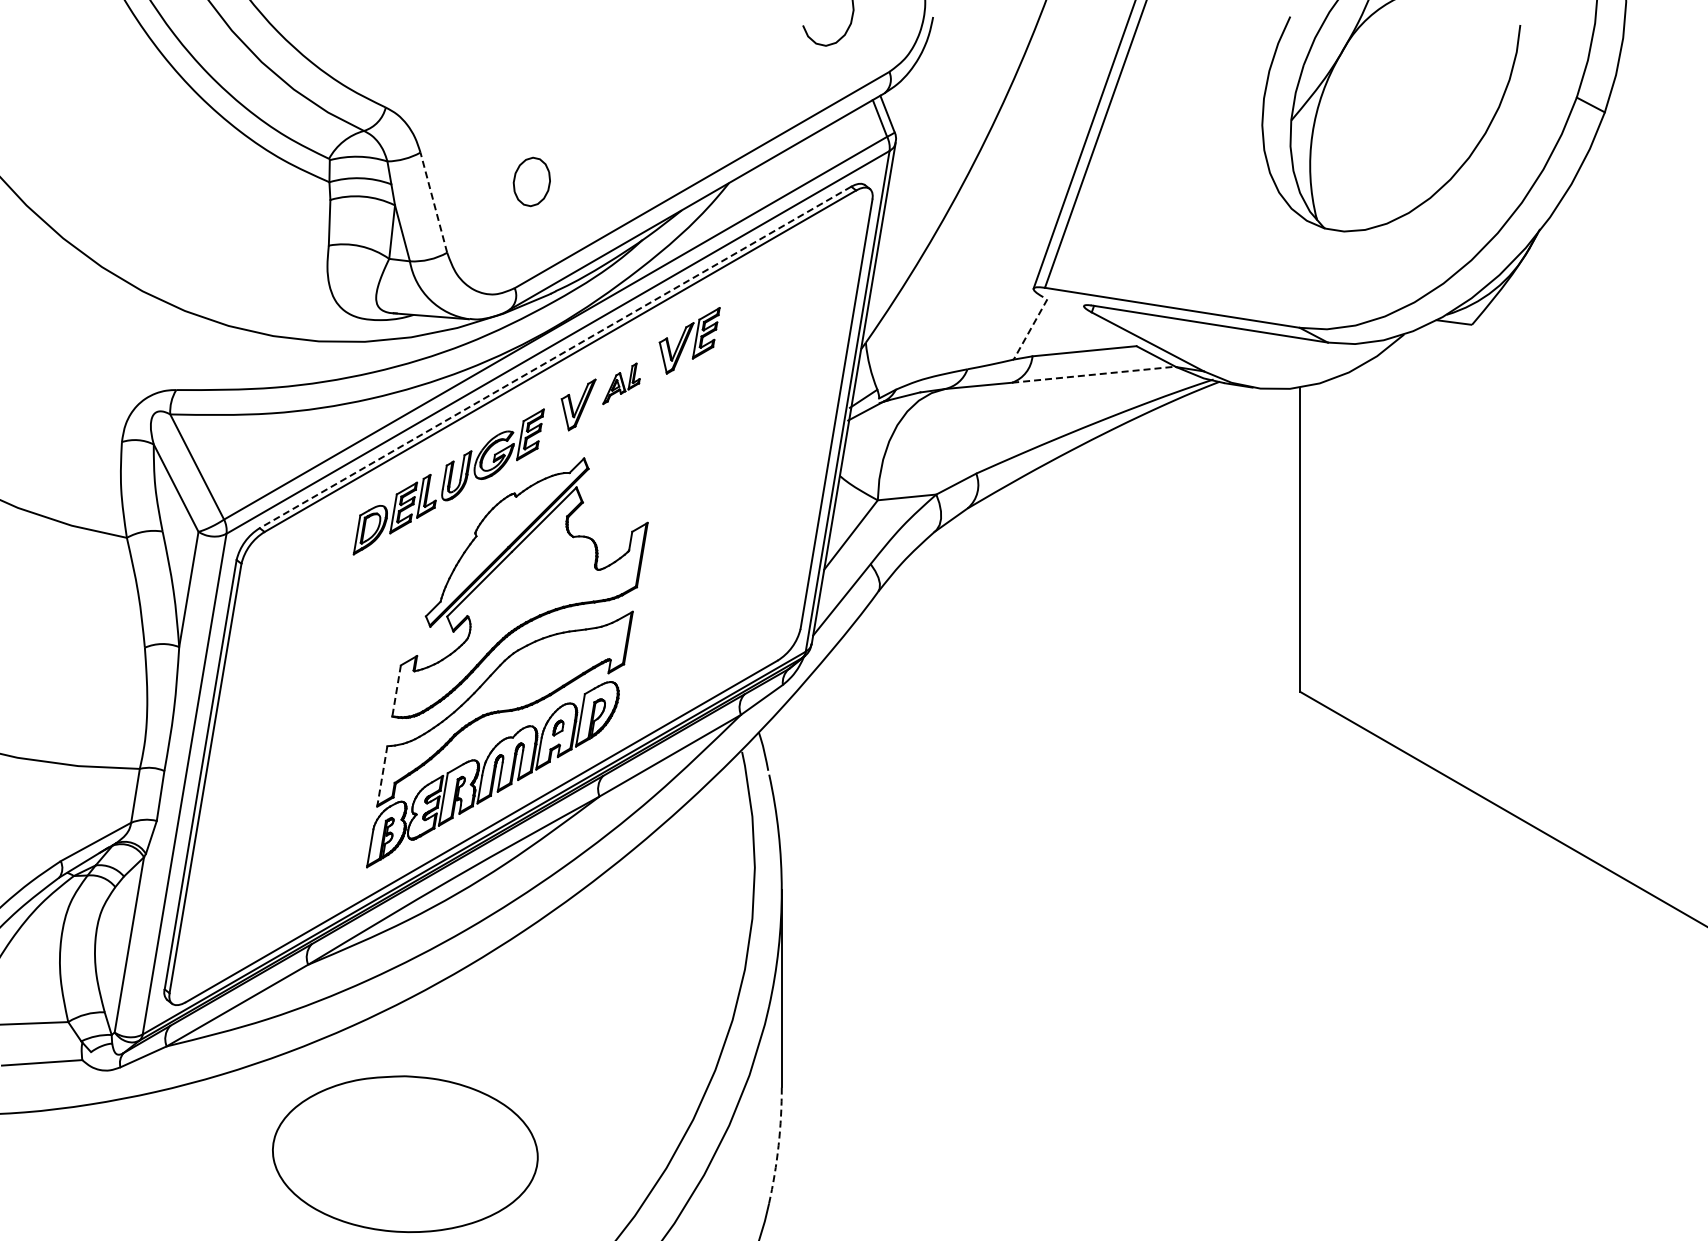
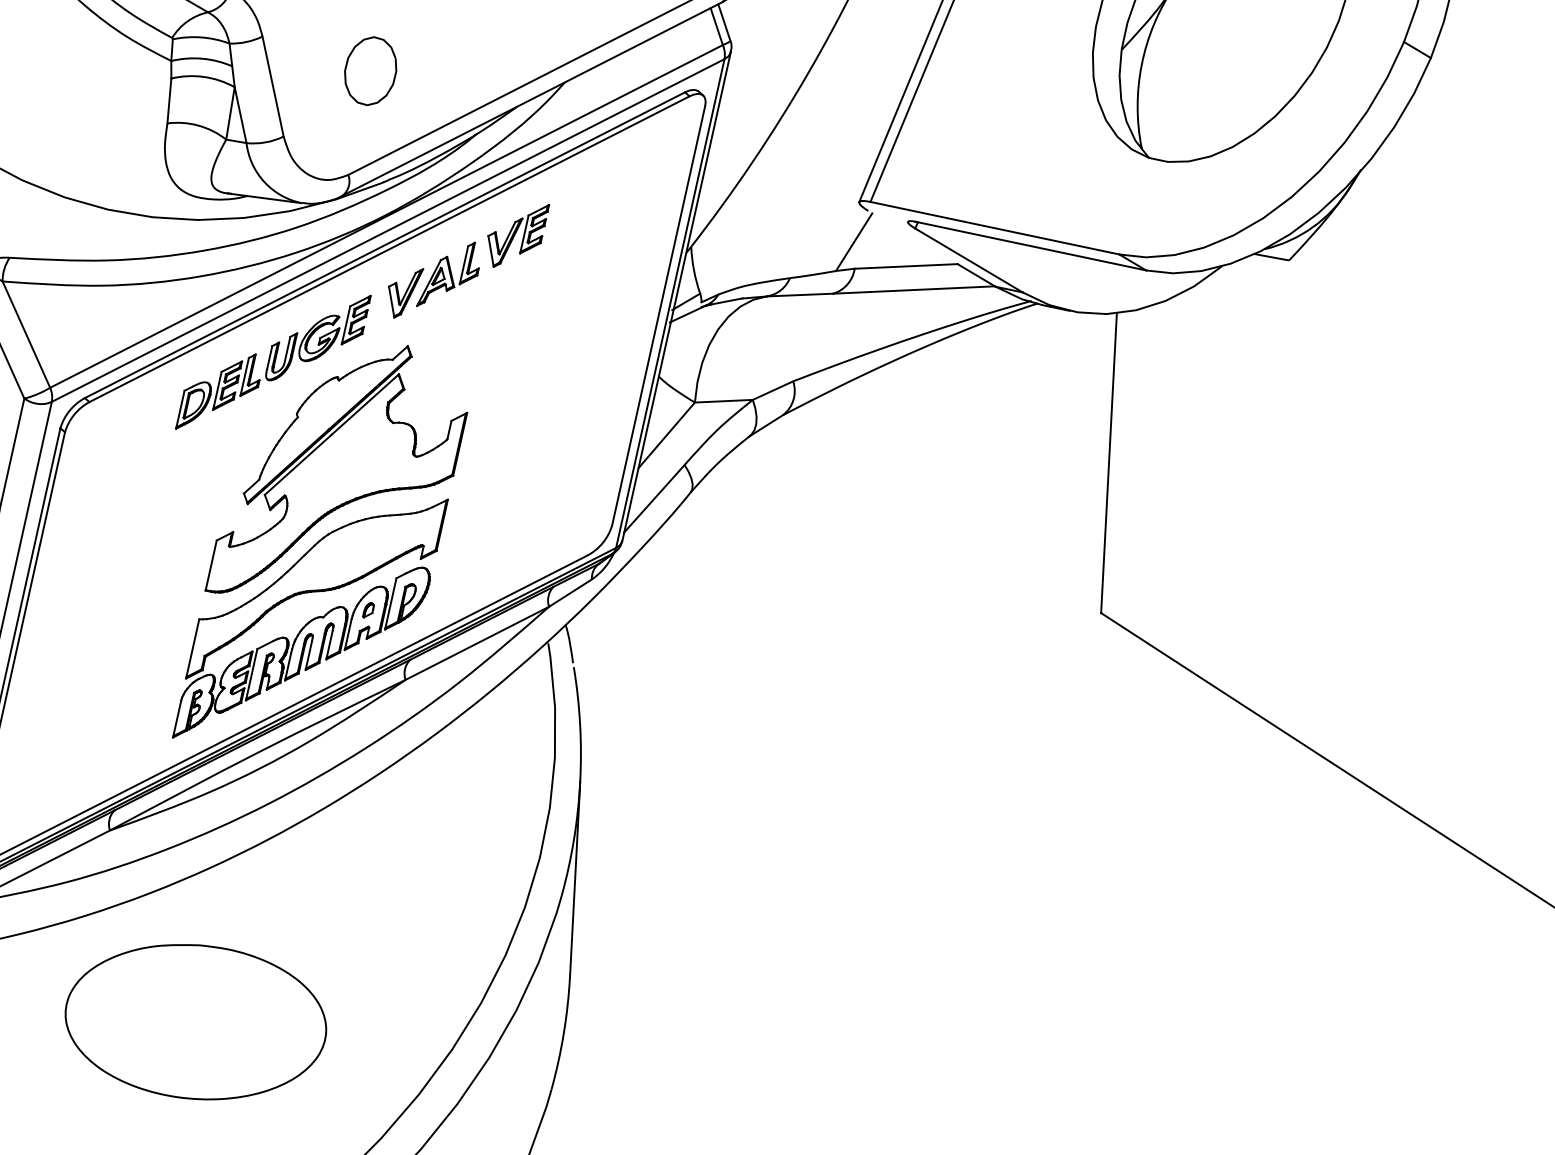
part: (531, 181) -> (370, 70), size x1.43
line: (433, 202) -> (272, 86), dashed -> solid
line: (1030, 329) -> (854, 242), dashed -> solid
line: (555, 357) -> (384, 245), dashed -> solid
line: (1094, 374) -> (914, 289), dashed -> solid
part: (621, 383) -> (448, 274), size x1.67
line: (396, 691) -> (211, 565), dashed -> solid
line: (382, 776) -> (192, 648), dashed -> solid
arc: (778, 1145) -> (563, 1032), dashed -> solid

